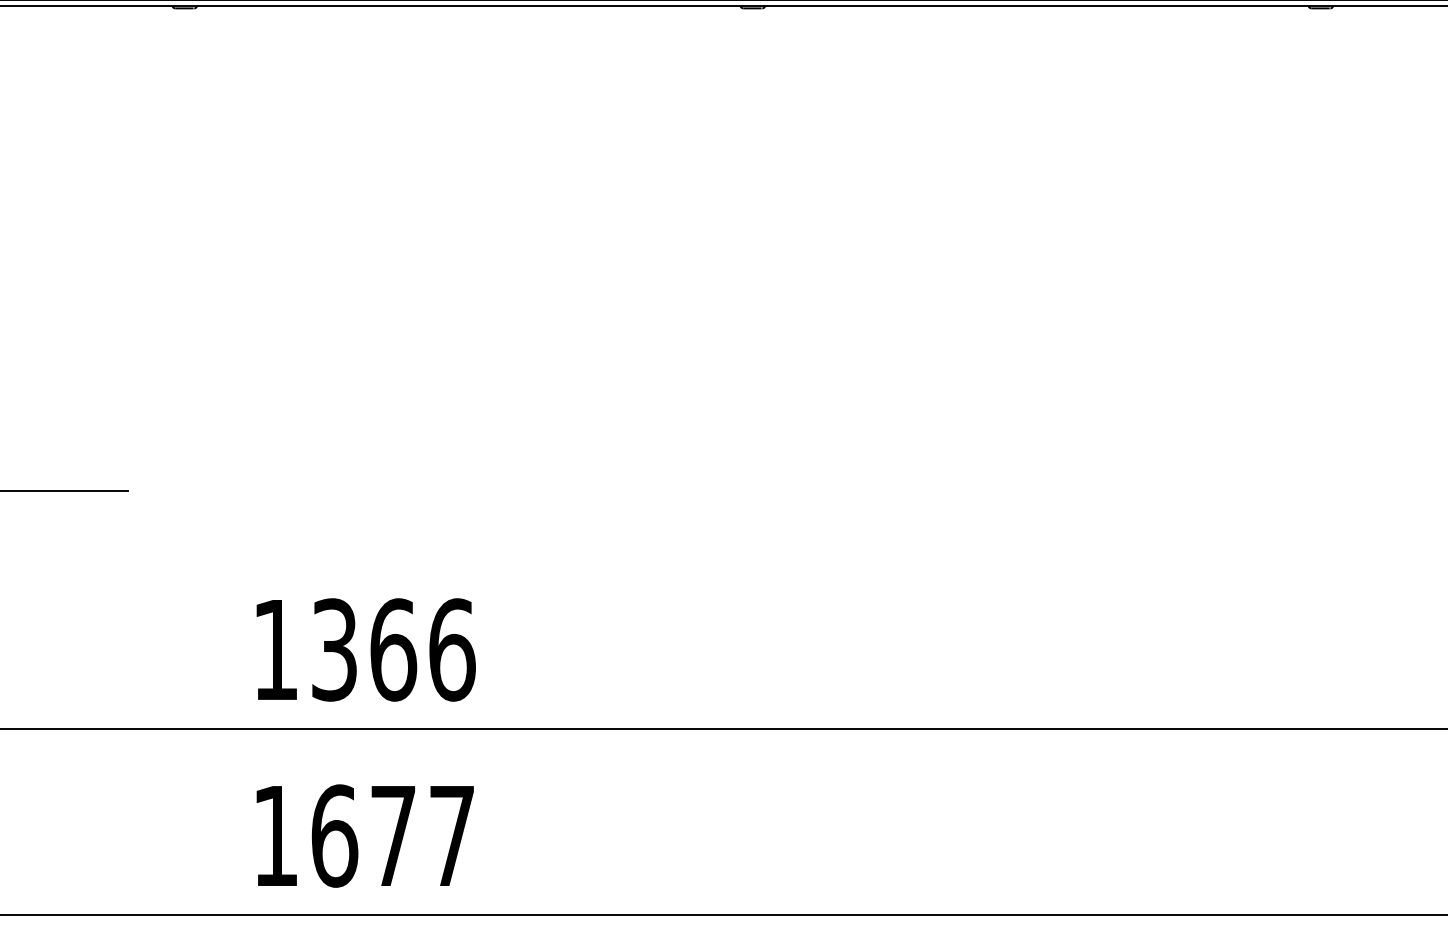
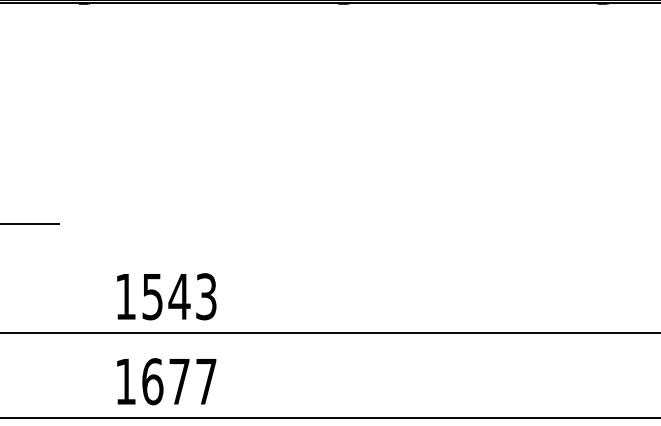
text: (395, 649) -> (180, 296), 1366 -> 1543

